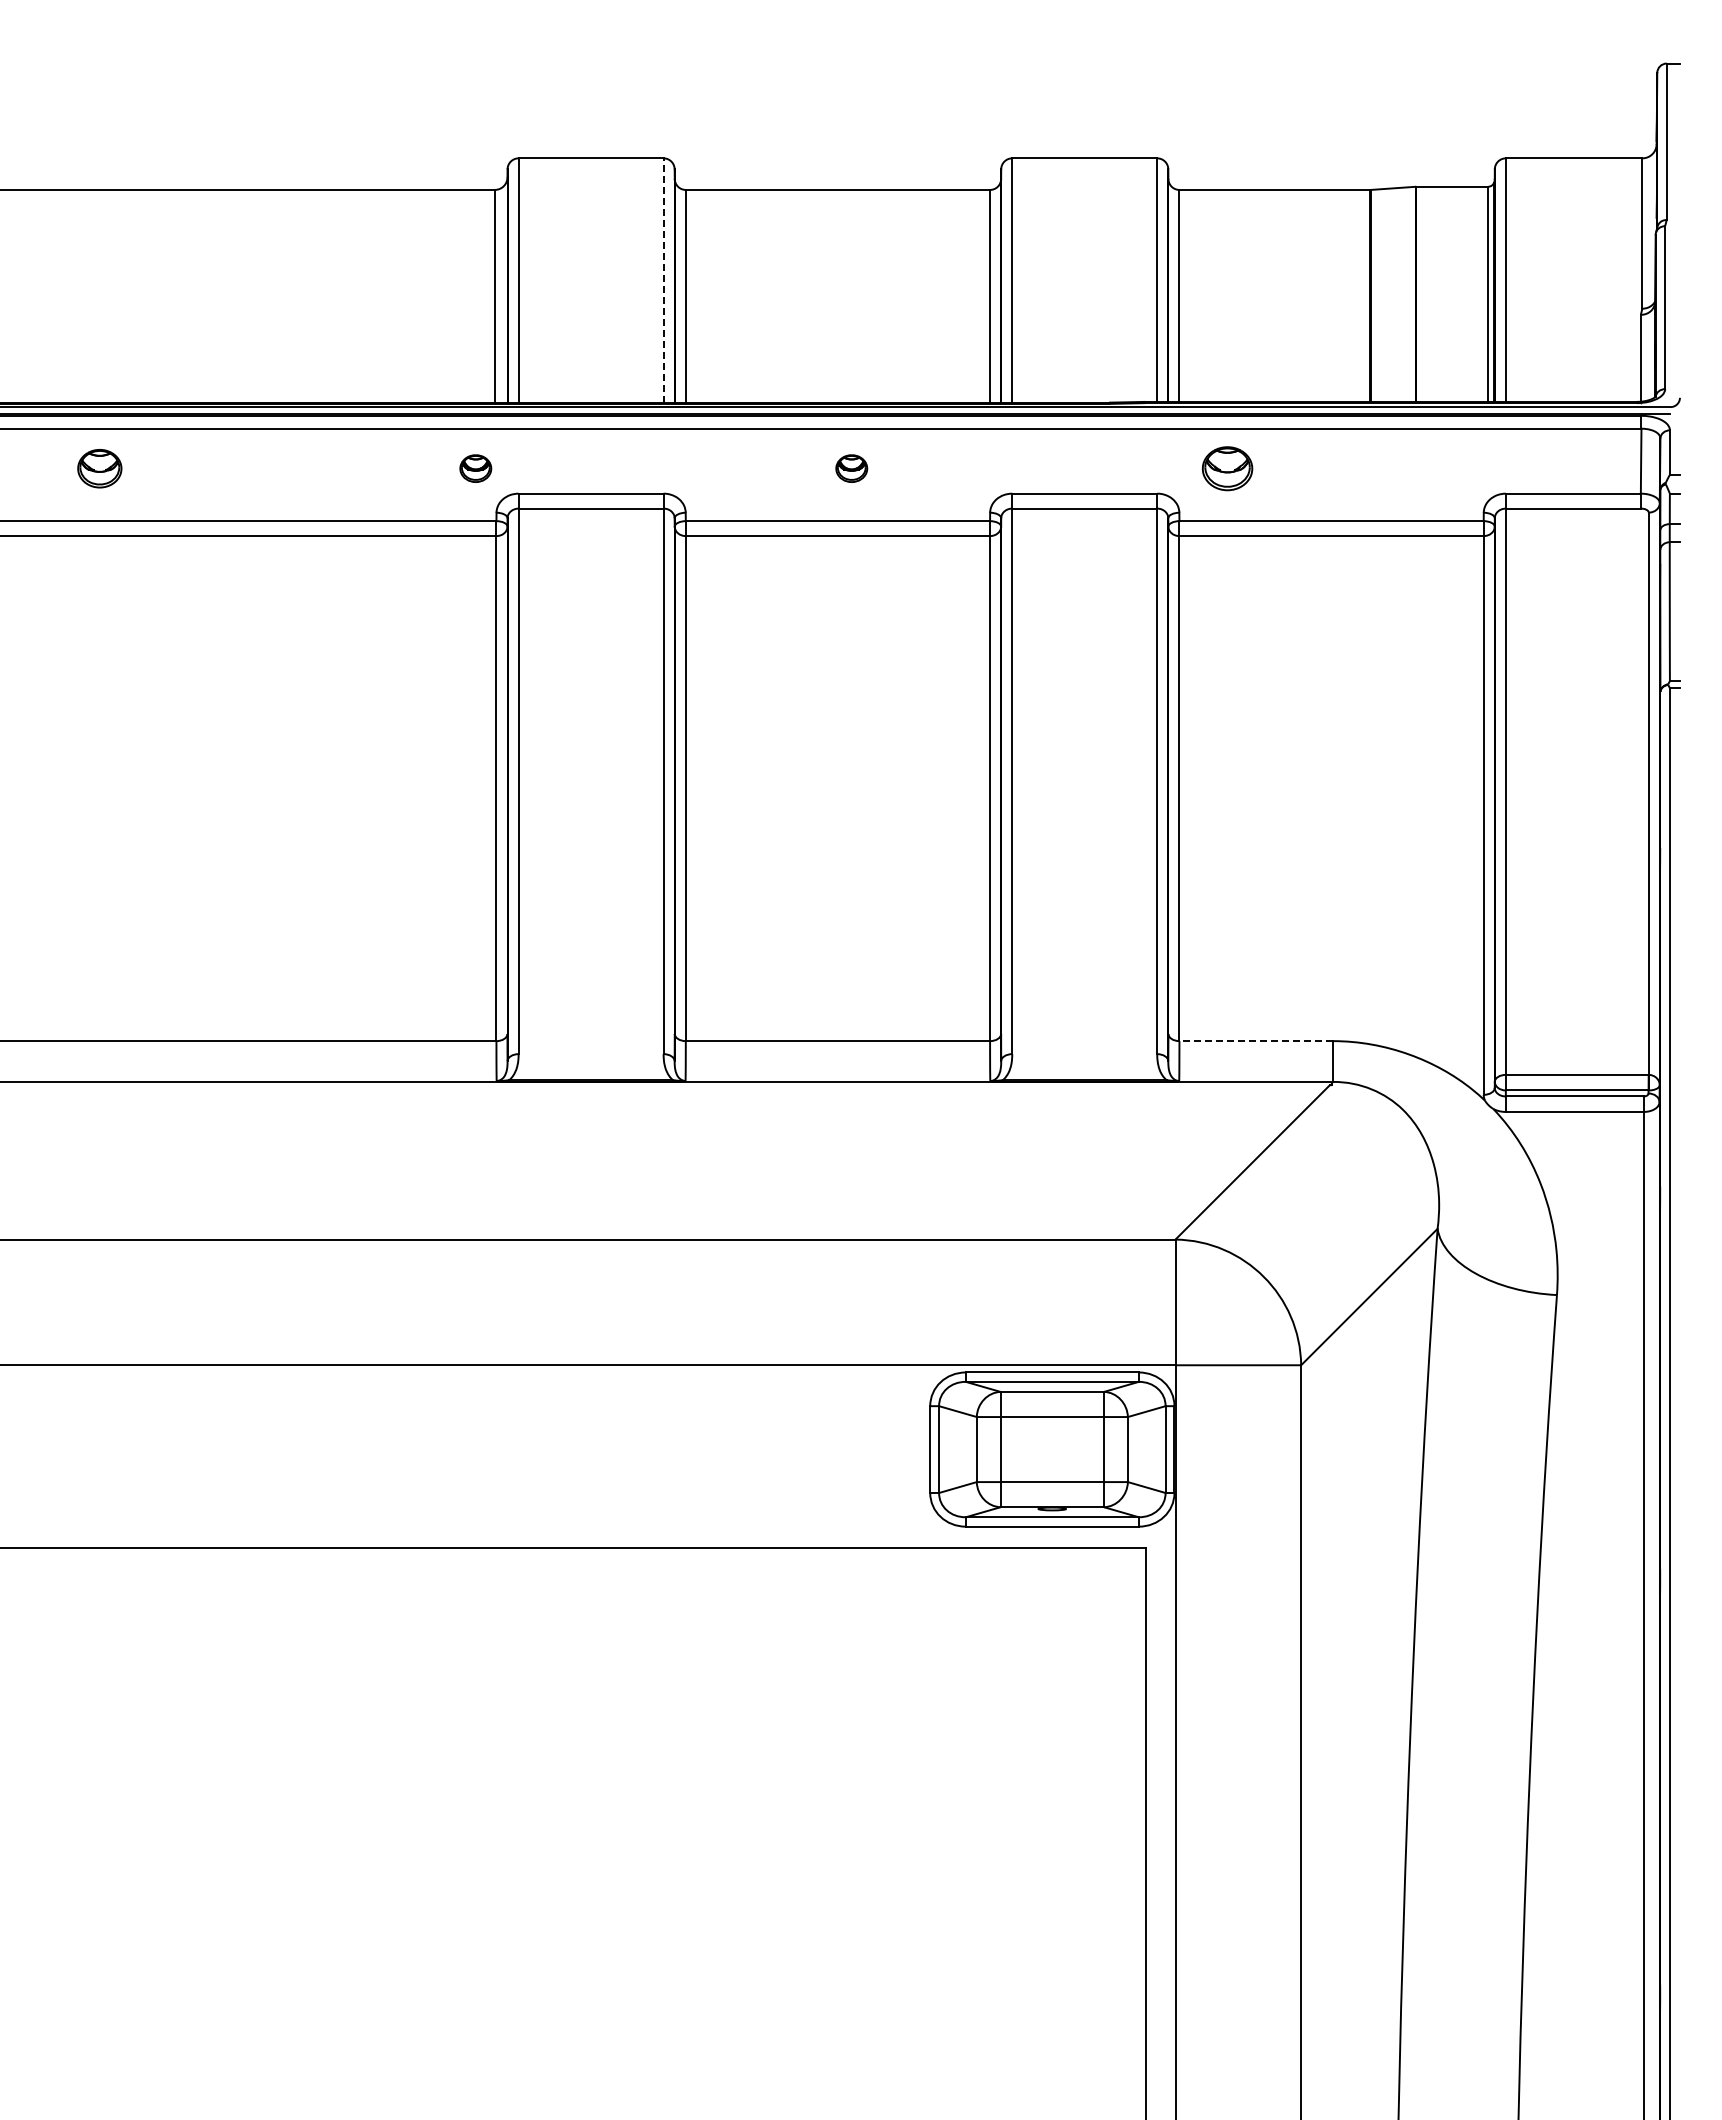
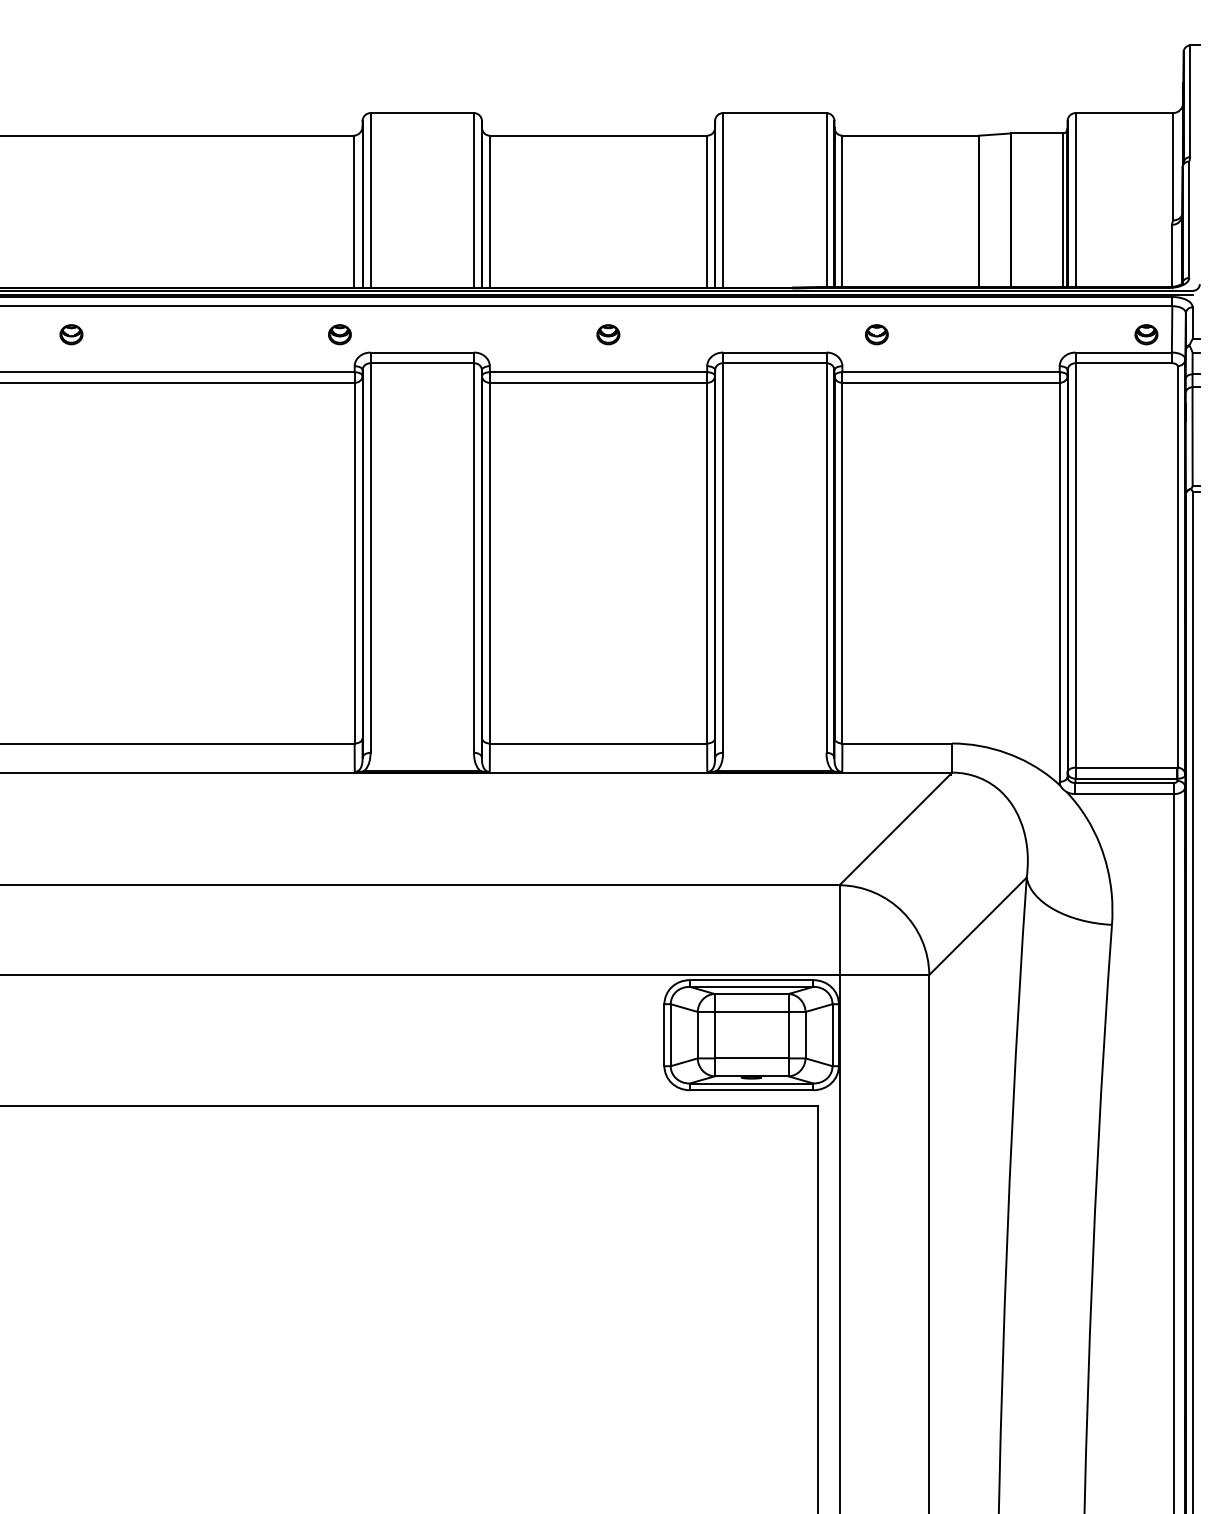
line: (663, 280) -> (473, 200), dashed -> solid
part: (99, 468) -> (71, 334), size x0.71
part: (1227, 468) -> (876, 334), size x0.62
part: (1604, 468) -> (1145, 334), added
line: (1256, 1041) -> (897, 743), dashed -> solid

